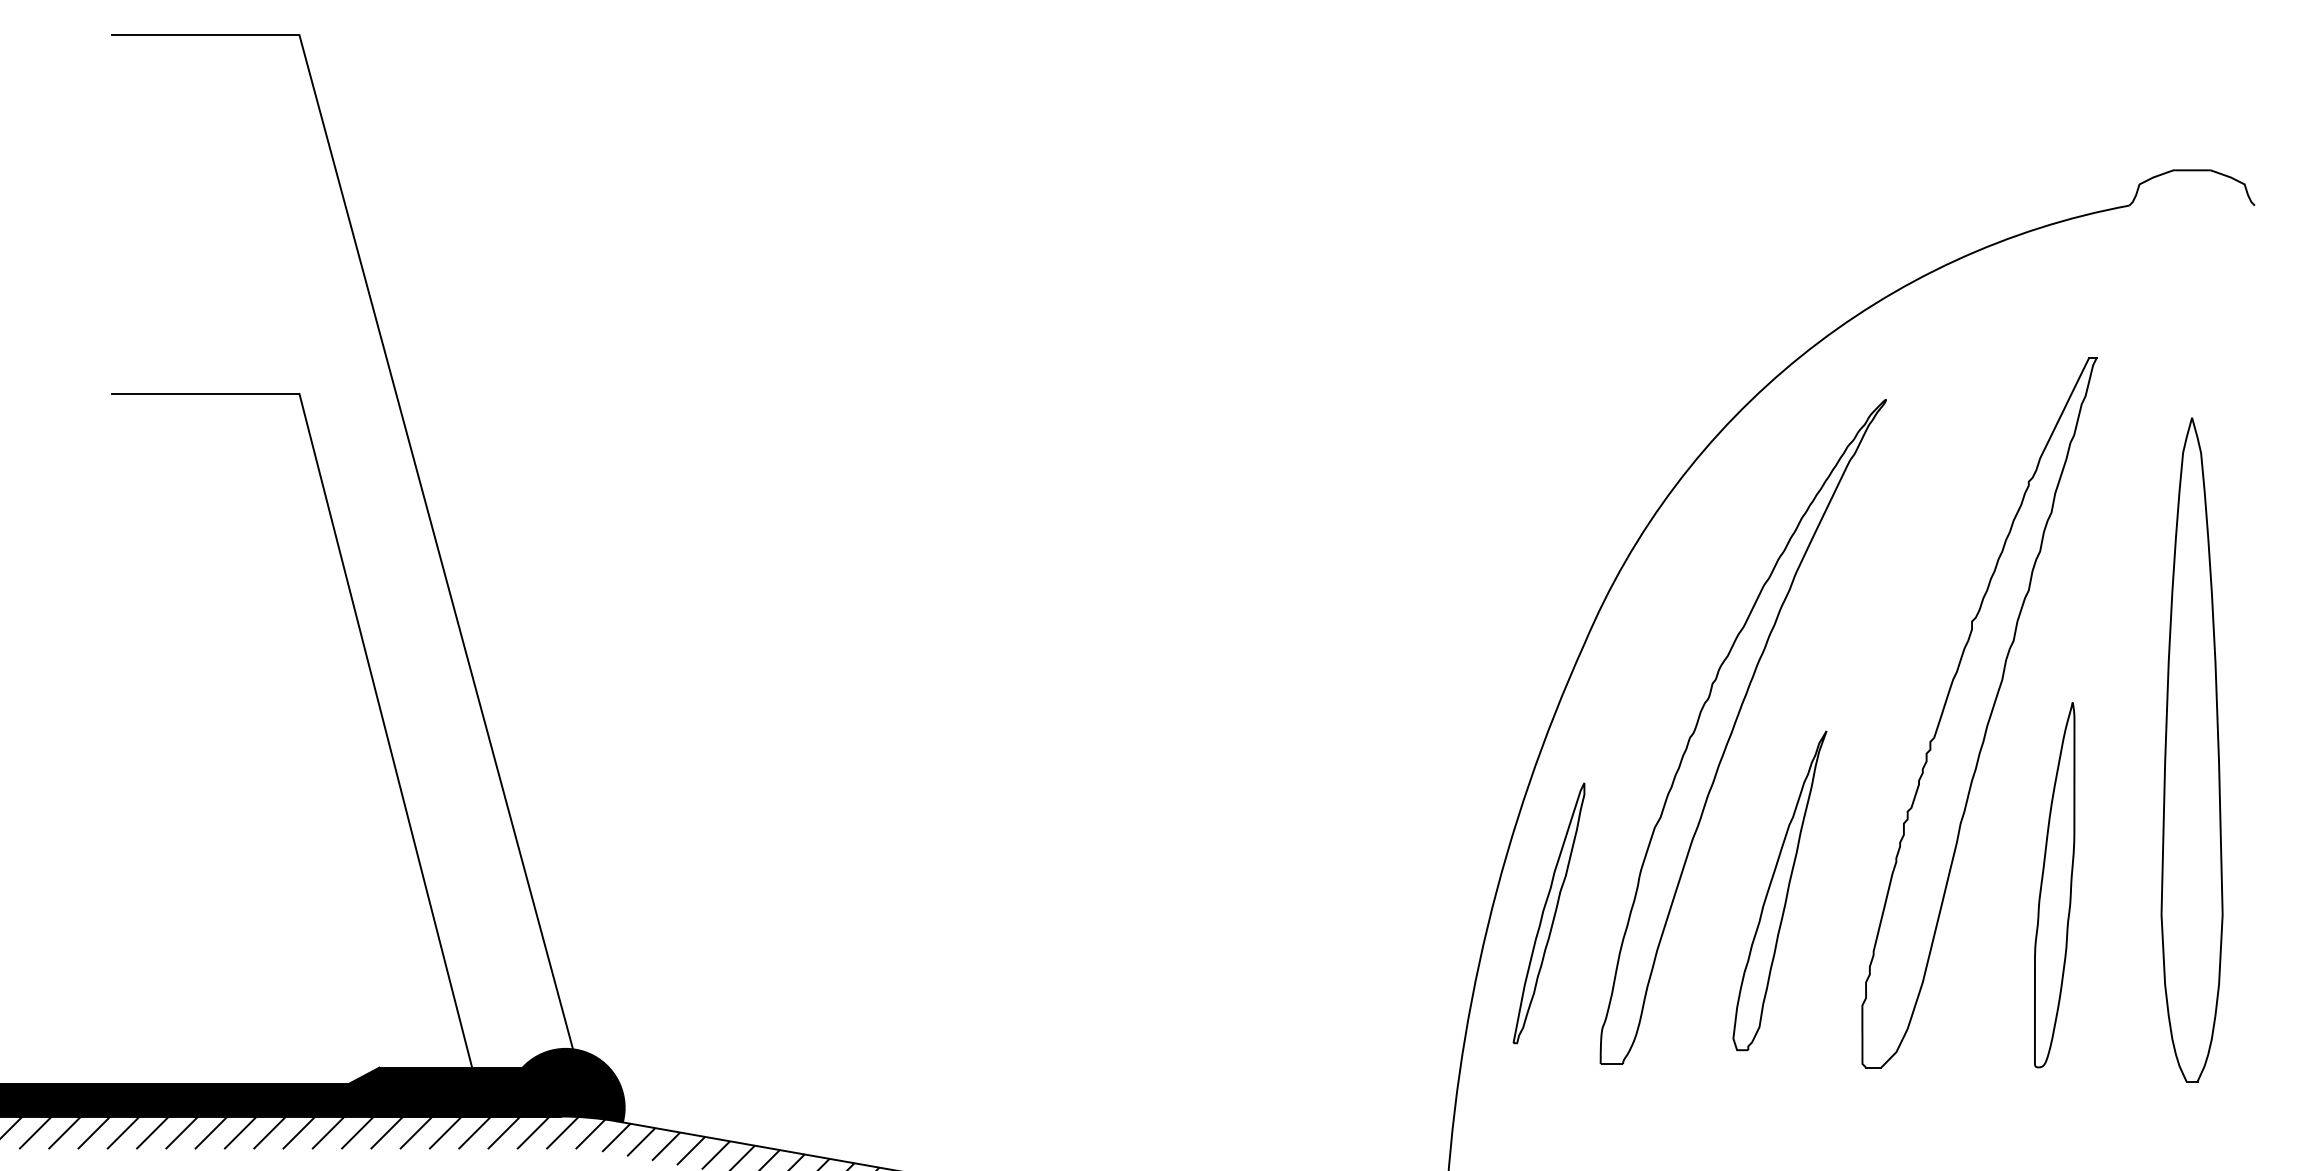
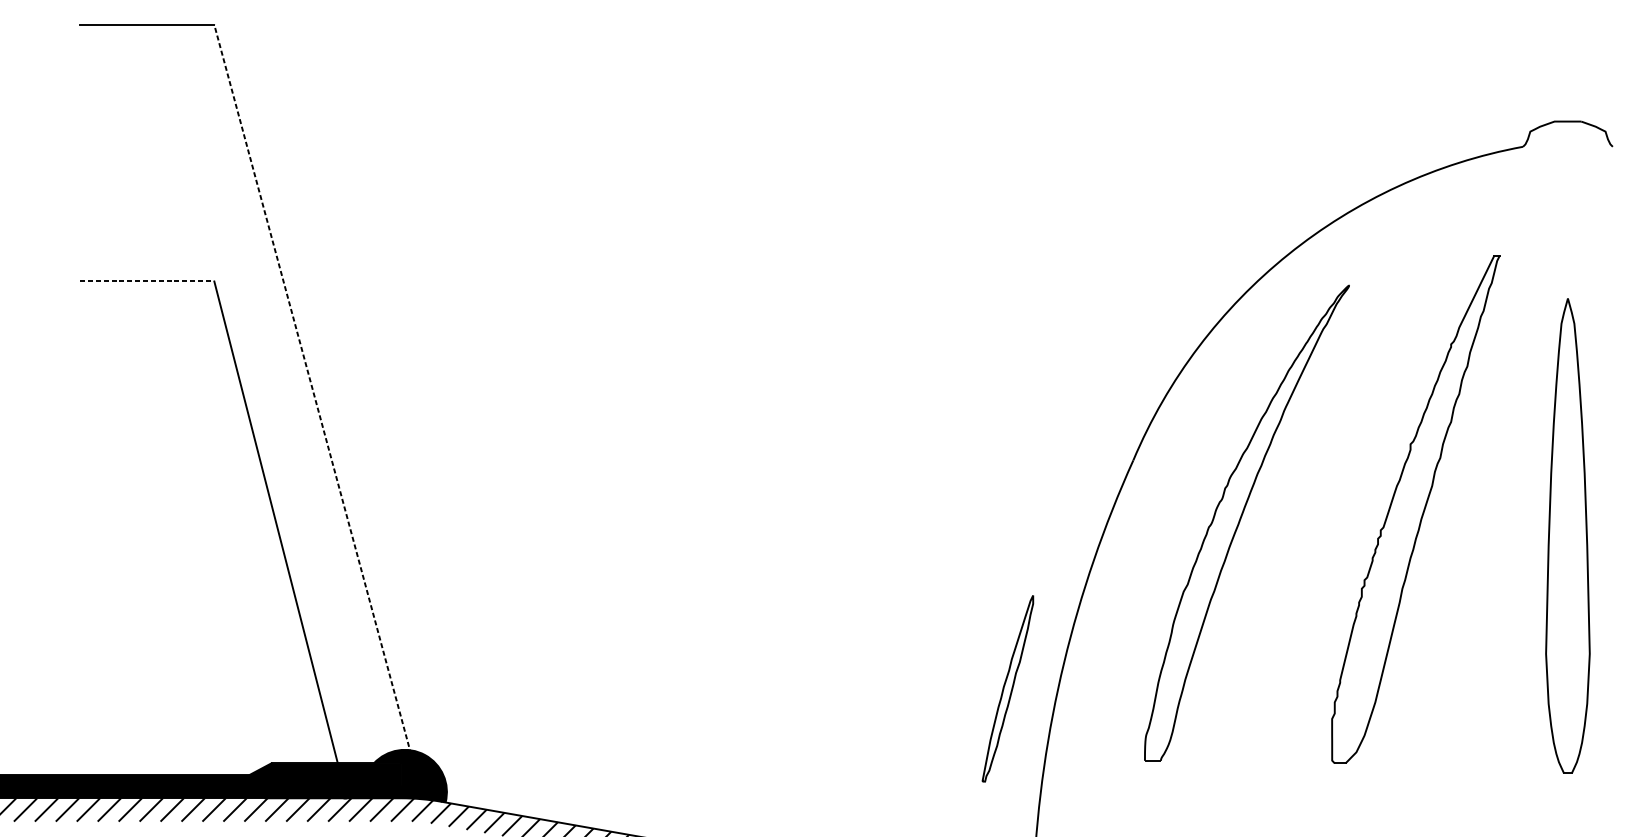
line: (205, 393) -> (147, 281), solid -> dashed
line: (441, 561) -> (315, 401), solid -> dashed
part: (2054, 885) -> (1469, 633), removed
part: (1779, 890) -> (1272, 636), removed
part: (1548, 913) -> (1007, 688), moved

